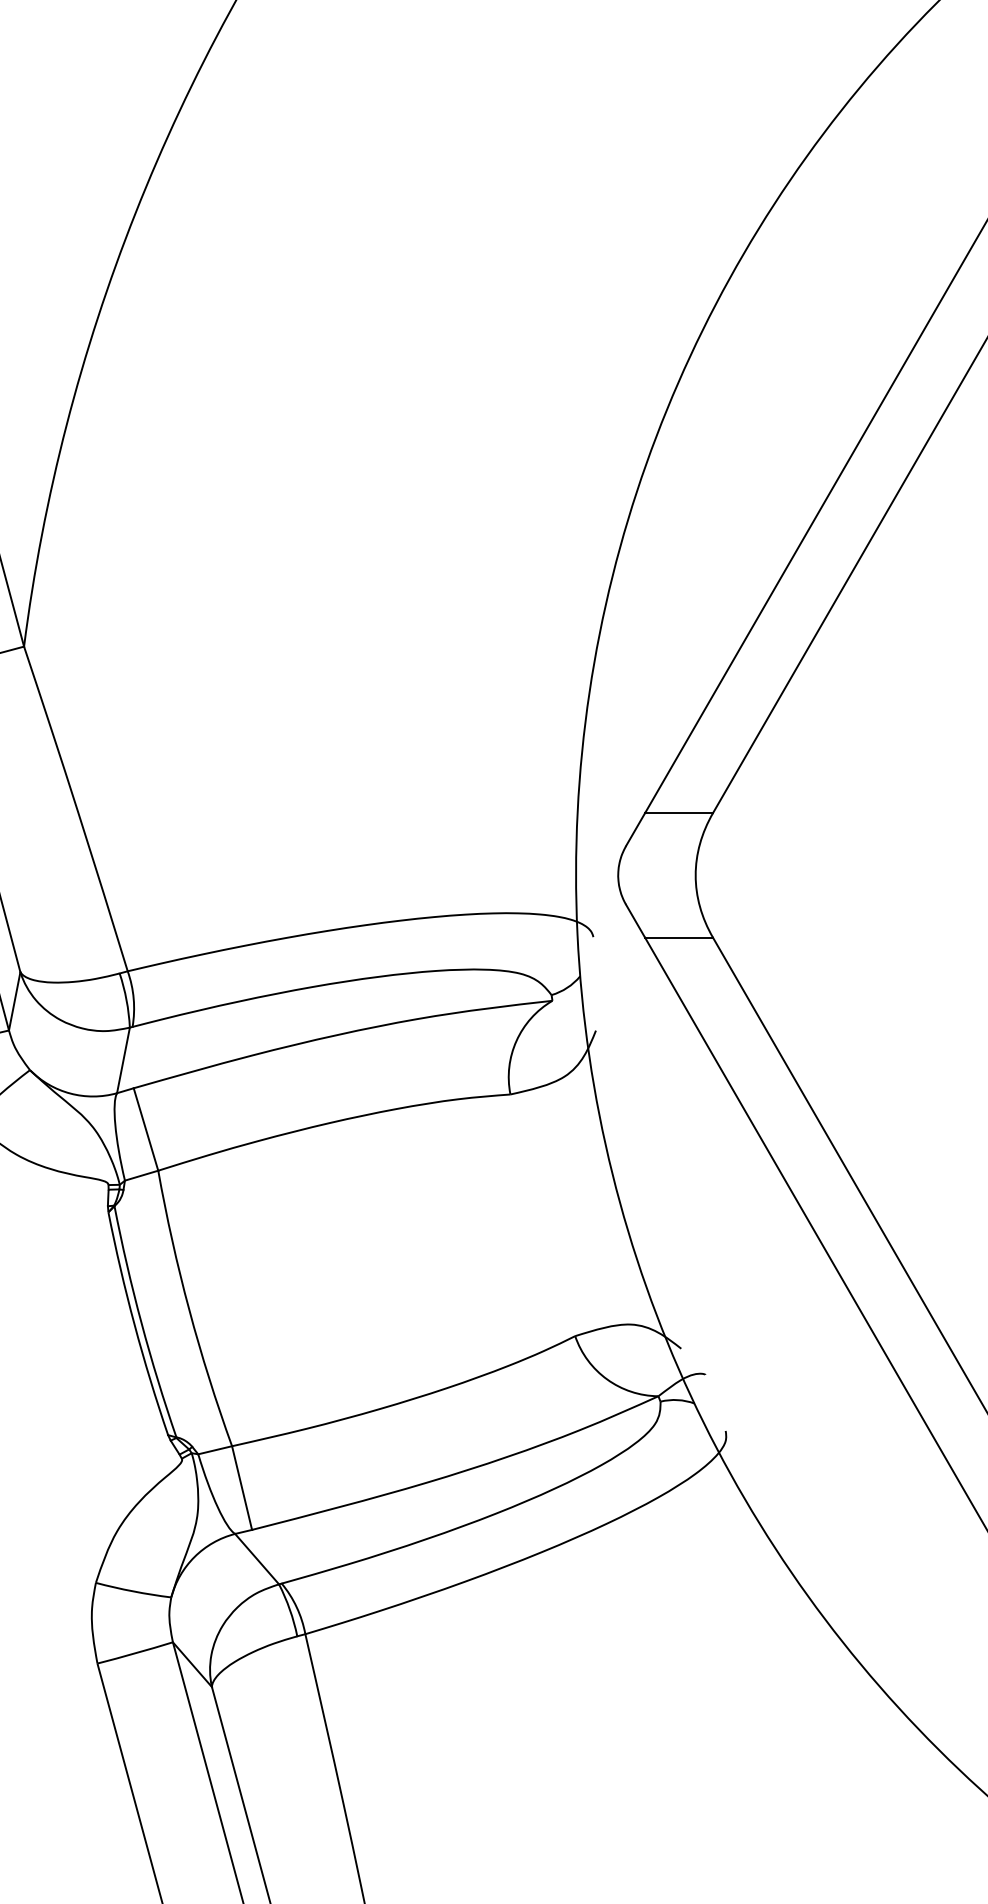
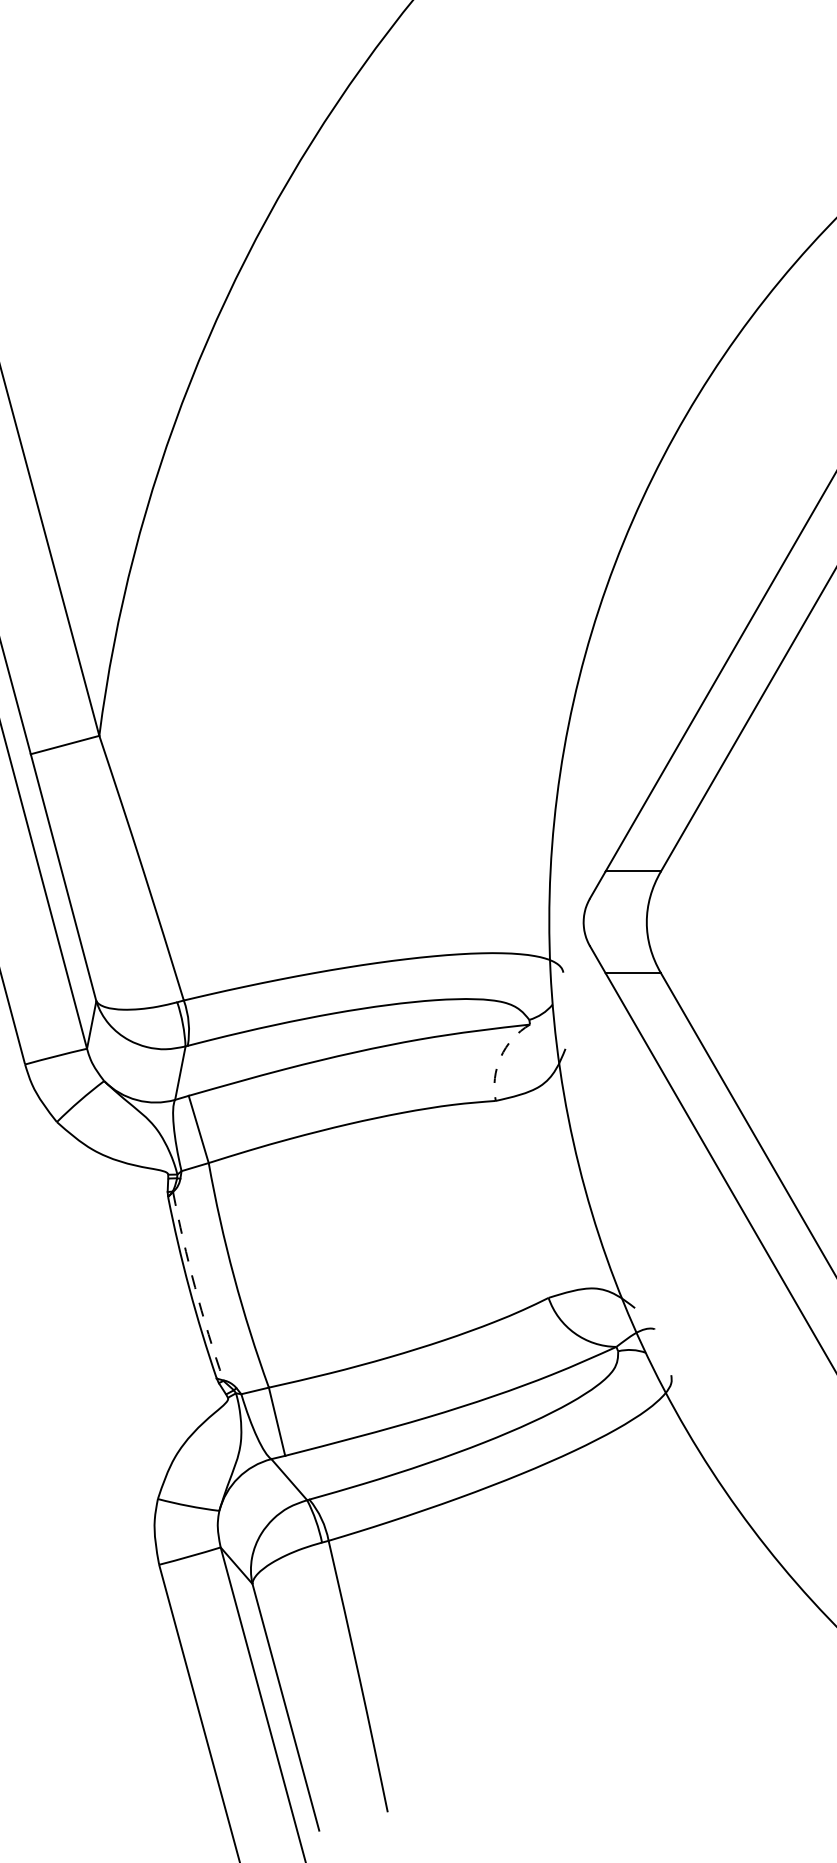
arc: (516, 1041) -> (500, 1057), solid -> dashed
arc: (142, 1323) -> (195, 1287), solid -> dashed

